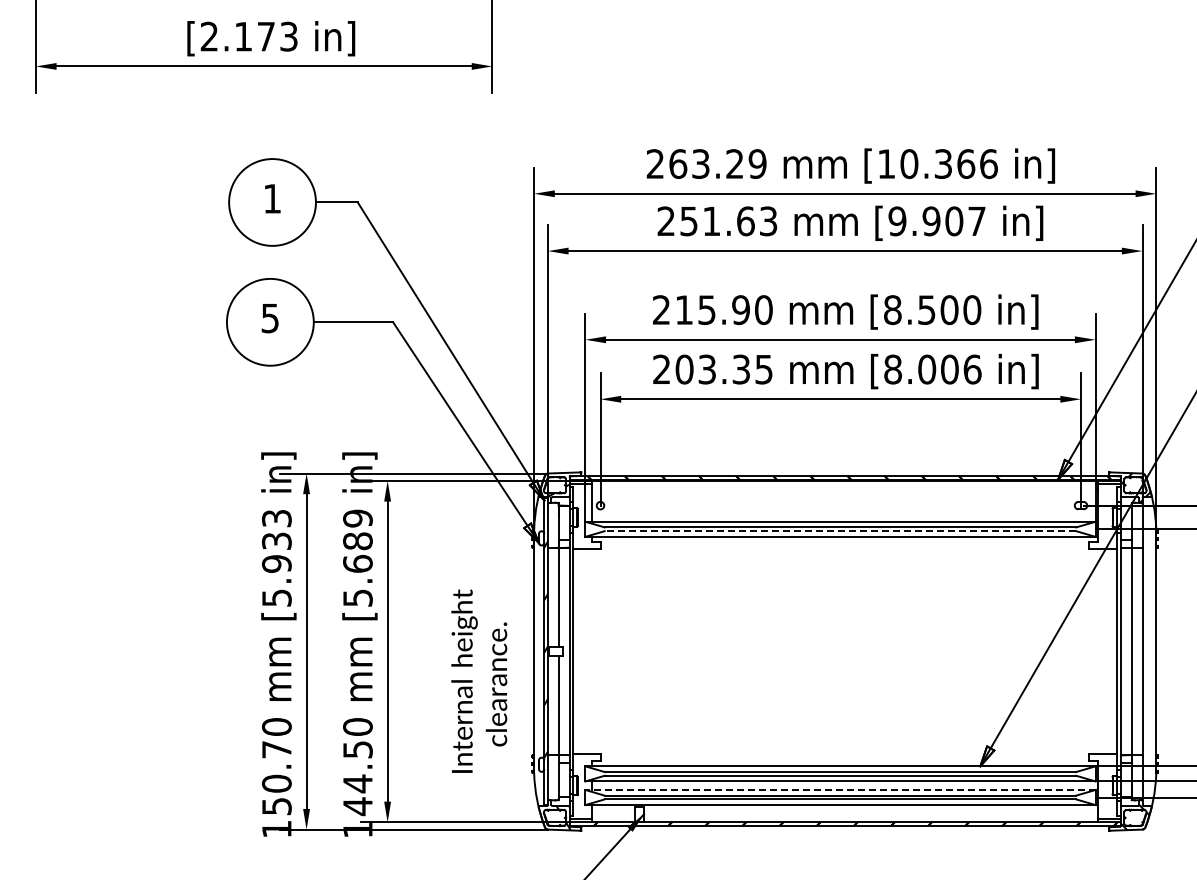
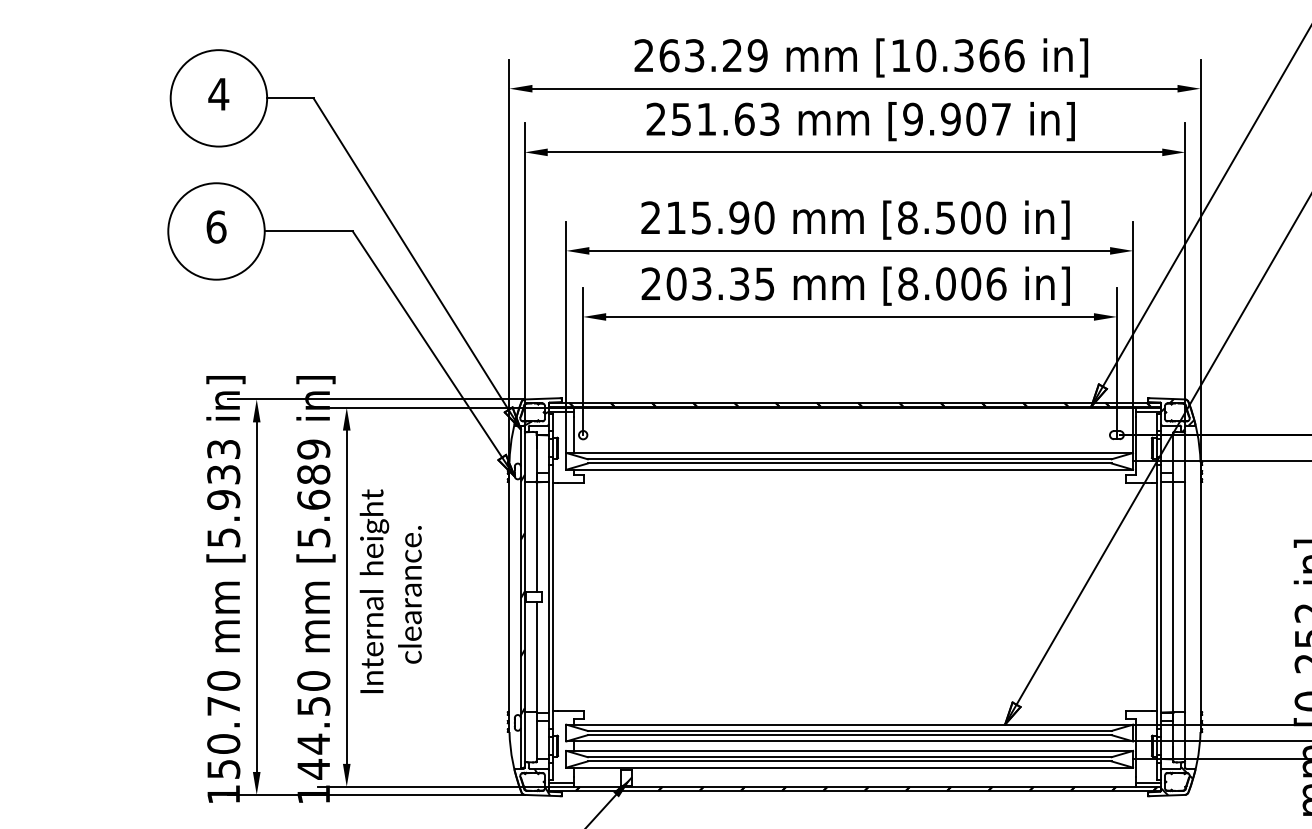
text: (272, 198) -> (218, 93), 1 -> 4
text: (270, 318) -> (216, 227), 5 -> 6
line: (840, 531) -> (849, 463), dashed -> solid
text: (479, 680) -> (391, 590), moved
line: (839, 789) -> (848, 750), dashed -> solid

